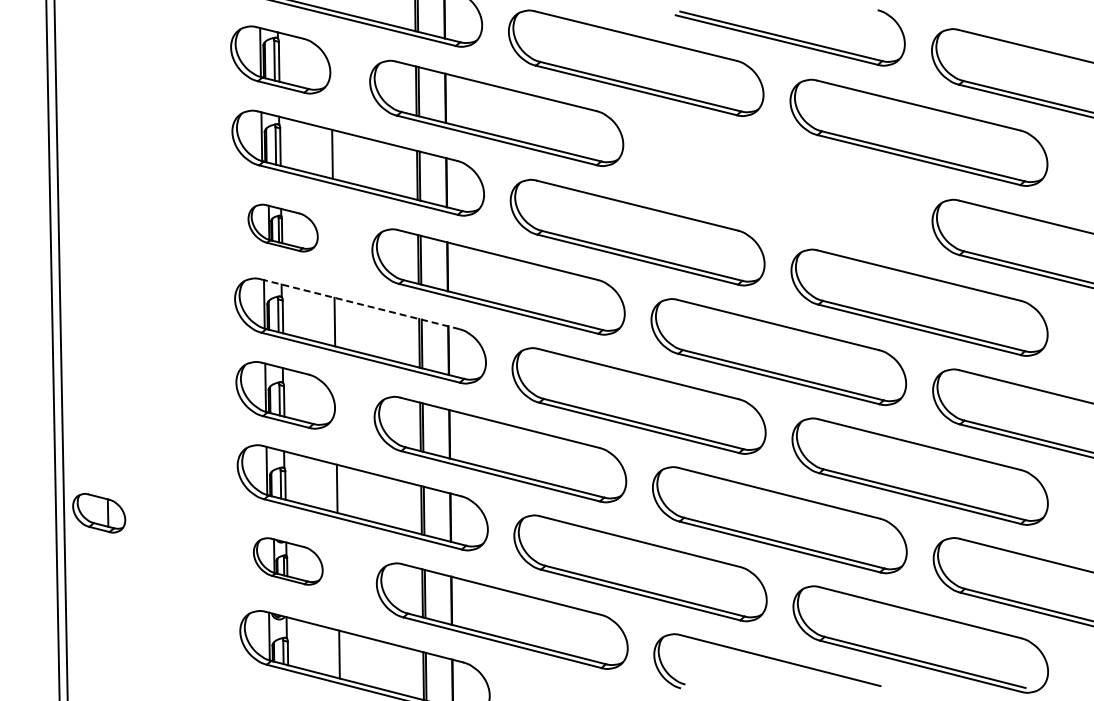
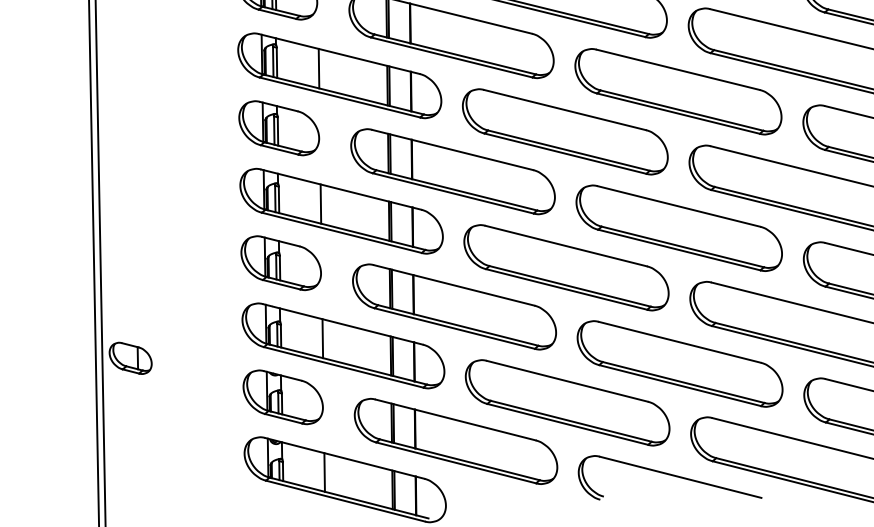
part: (777, 182) -> (678, 91), added
part: (282, 227) -> (278, 127), size x1.43
line: (360, 304) -> (341, 189), dashed -> solid
part: (288, 561) -> (283, 397), size x1.43

